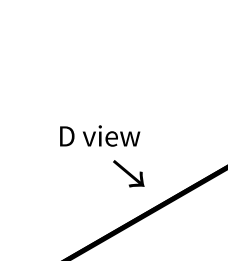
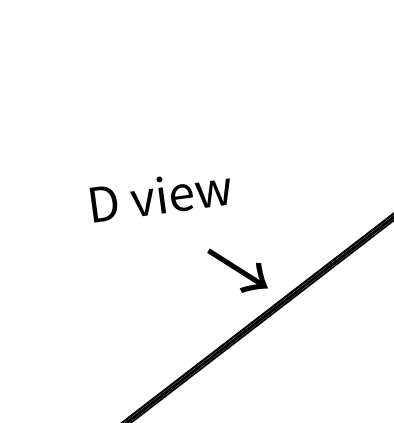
text: (128, 173) -> (236, 268), moved

